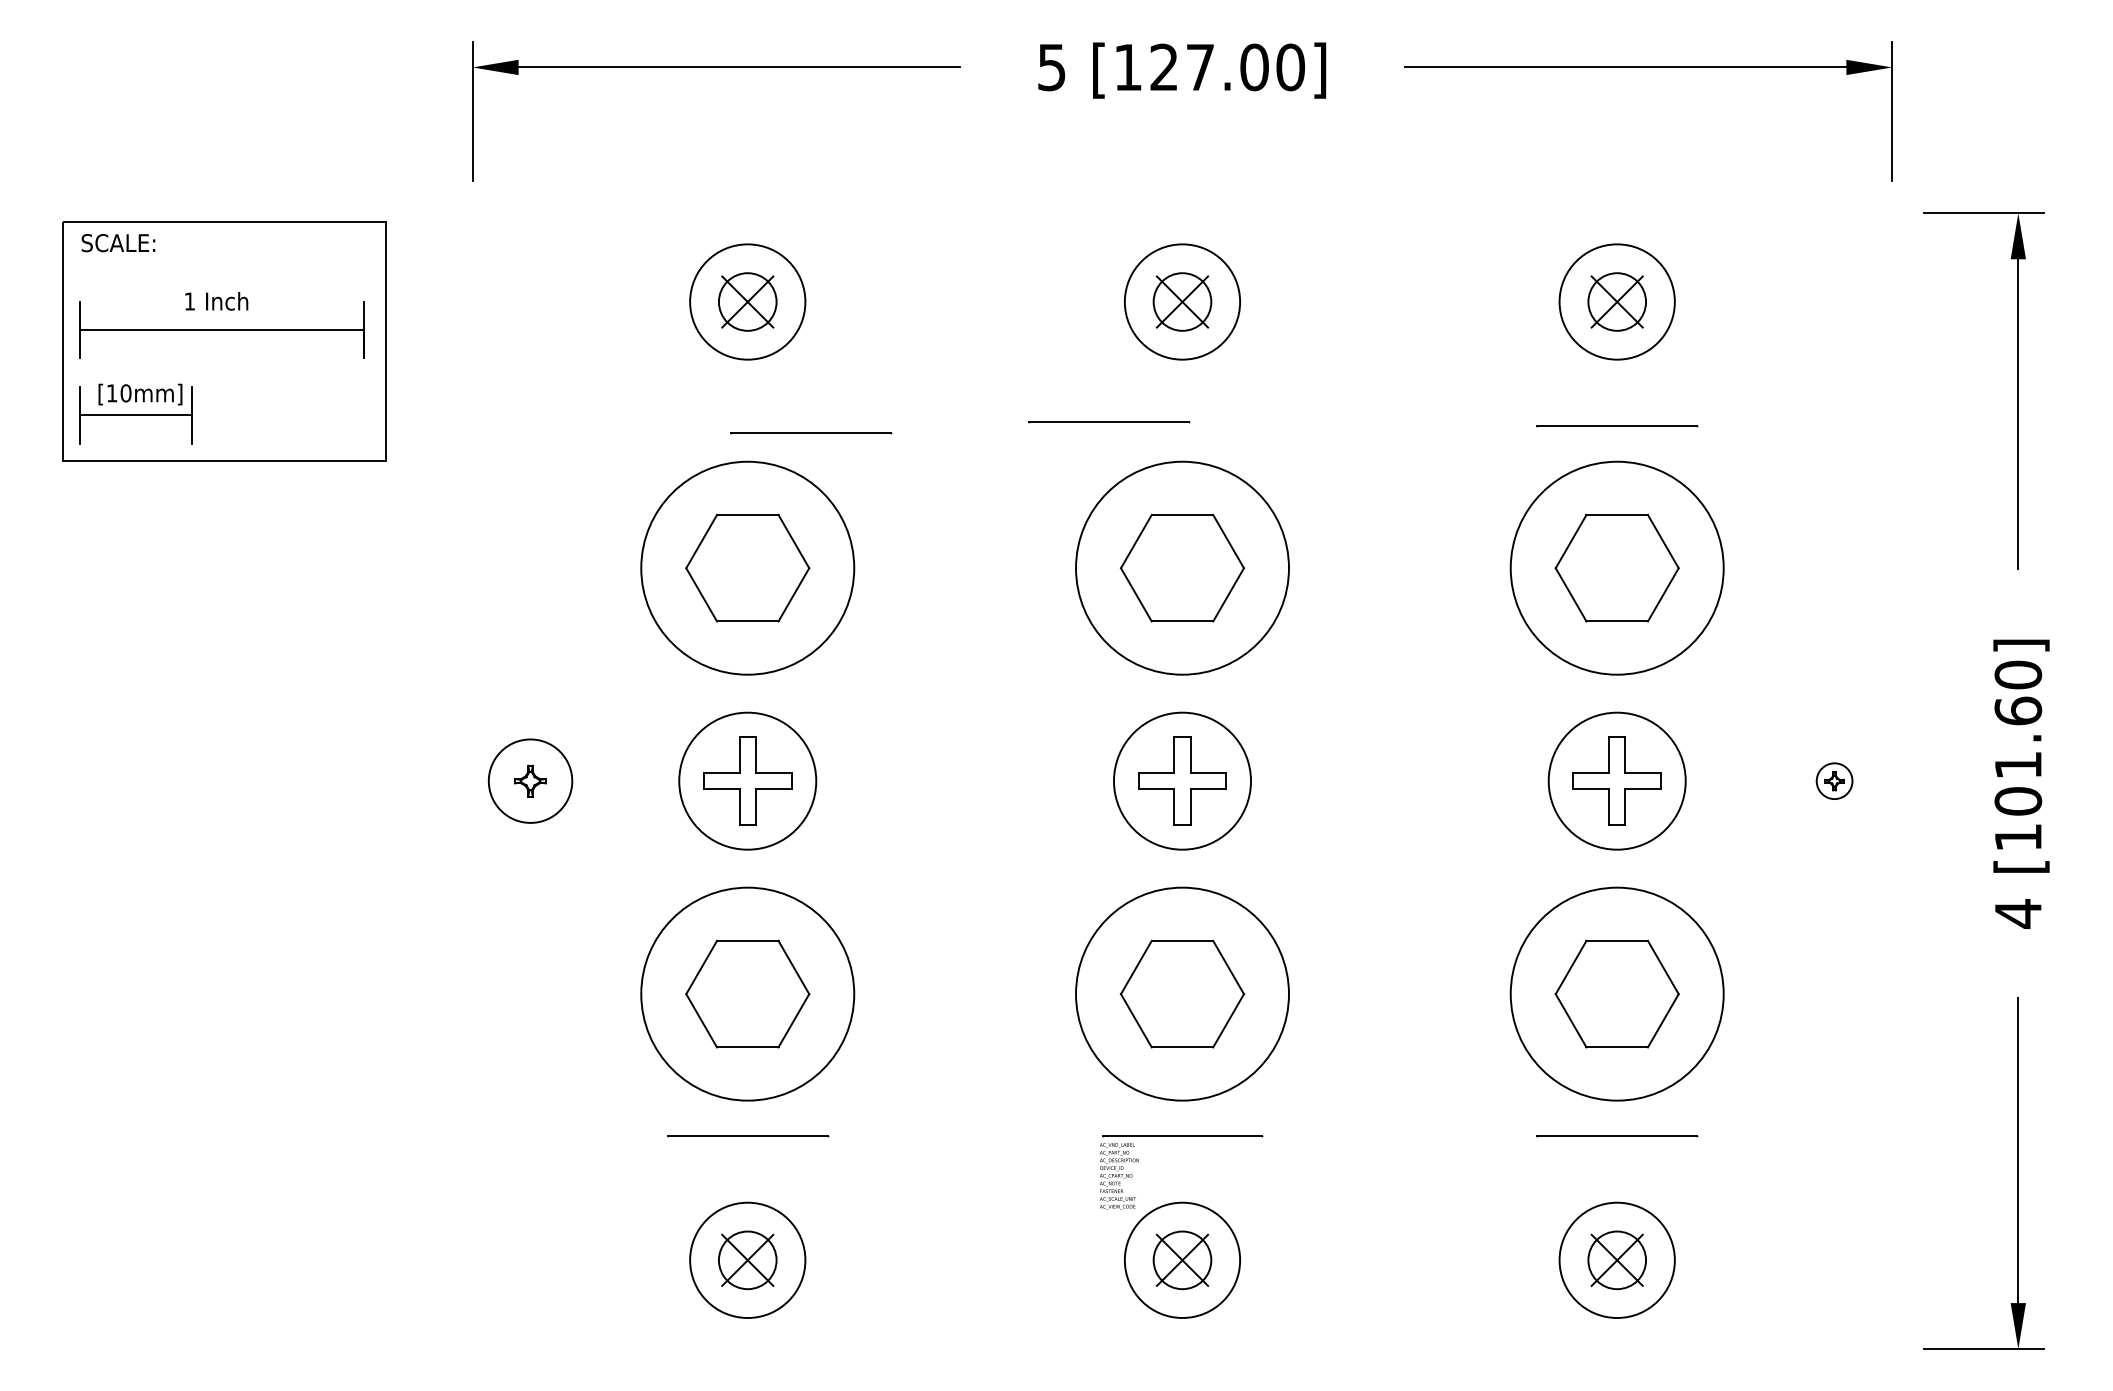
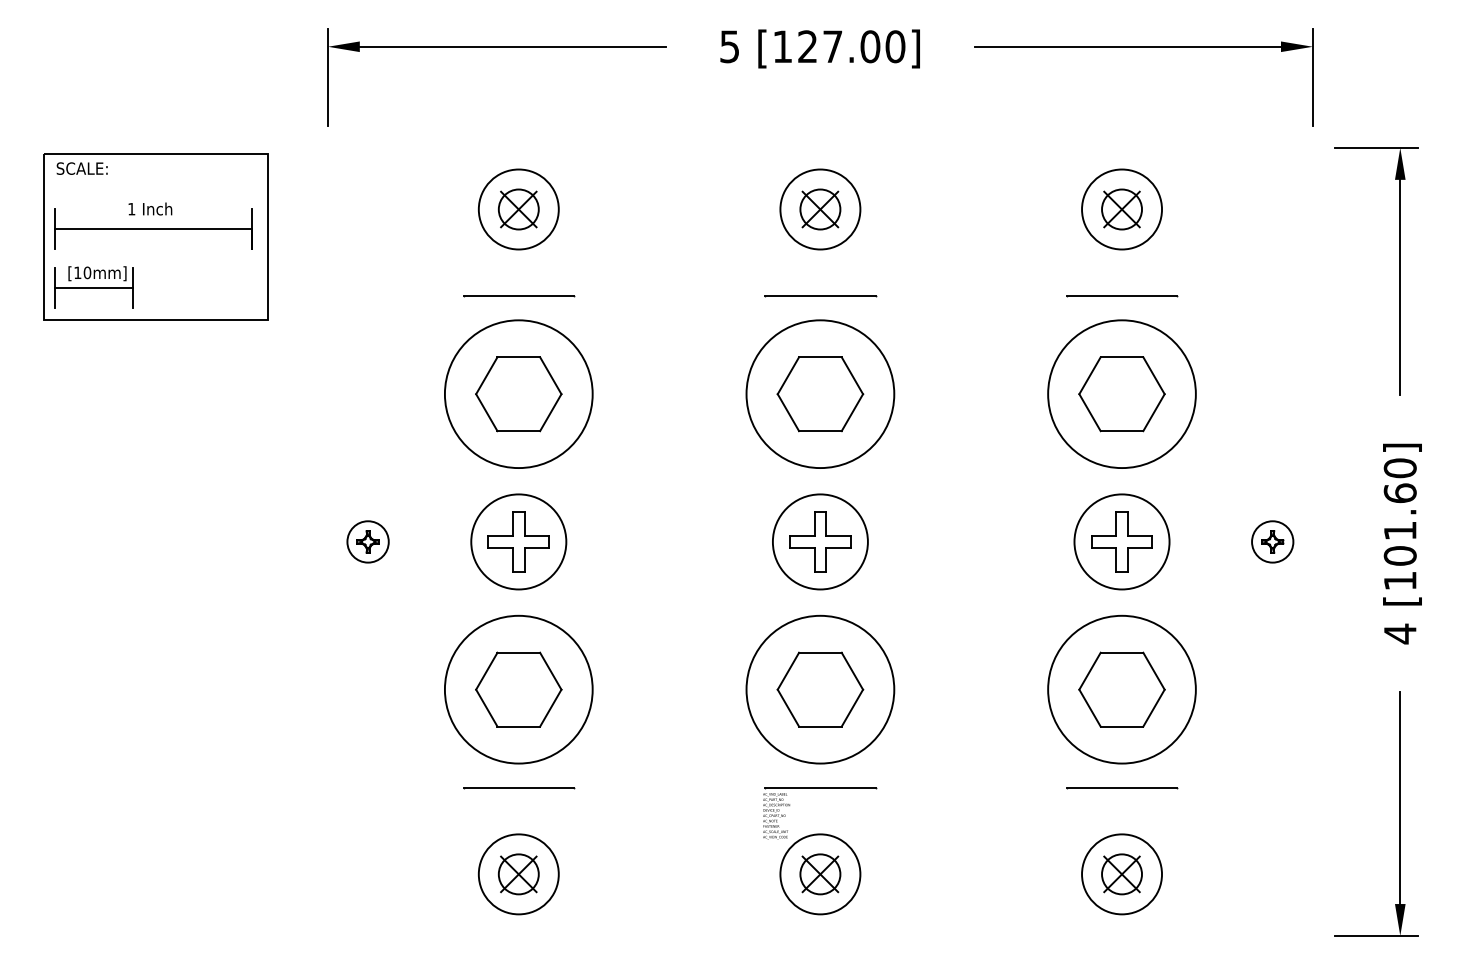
line: (1109, 423) -> (820, 296), moved
line: (812, 434) -> (519, 296), moved
circle: (529, 780) -> (367, 541), size x0.71
part: (1834, 780) -> (1272, 541), size x1.67

